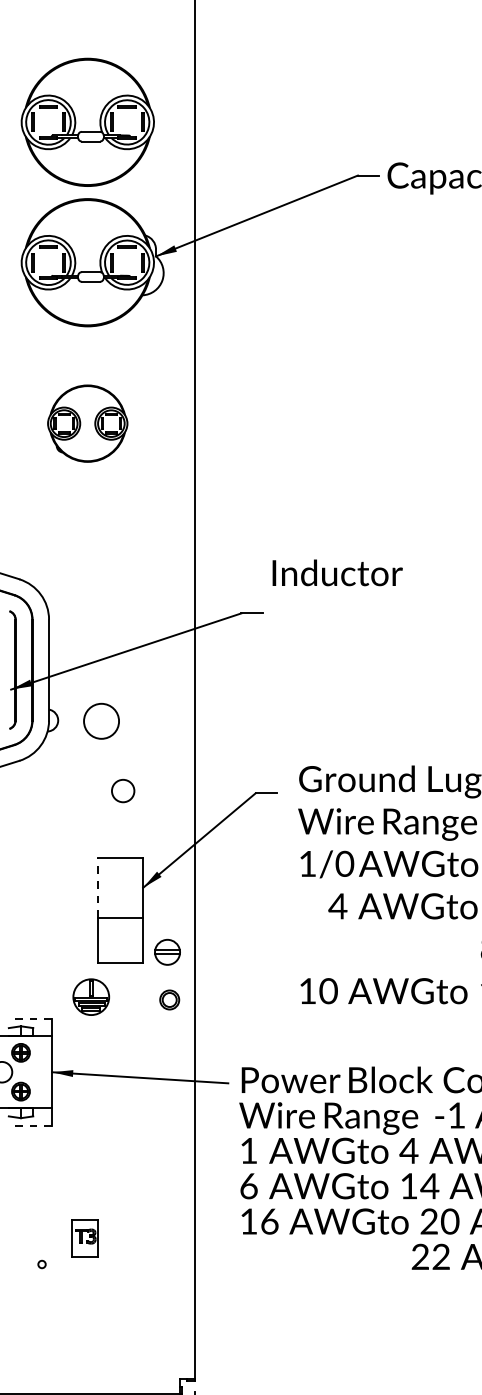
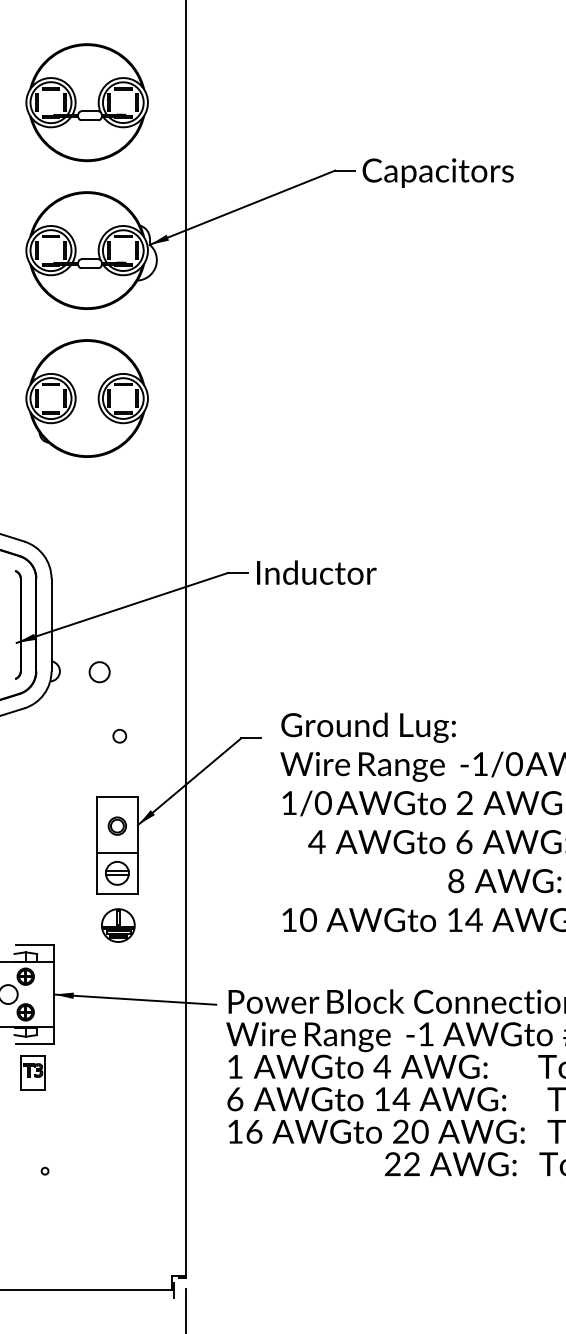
part: (87, 122) -> (86, 102), moved
part: (87, 423) -> (86, 398), size x1.67
text: (337, 572) -> (316, 572), moved
circle: (101, 721) -> (99, 672), size x0.62
circle: (123, 791) -> (119, 736), size x0.62
line: (97, 888) -> (96, 825), dashed -> solid
part: (167, 952) -> (117, 873), moved
part: (91, 997) -> (118, 925), moved
part: (168, 999) -> (116, 825), moved
line: (30, 1018) -> (34, 945), dashed -> solid
line: (30, 1125) -> (34, 1043), dashed -> solid
part: (84, 1238) -> (32, 1072), moved

